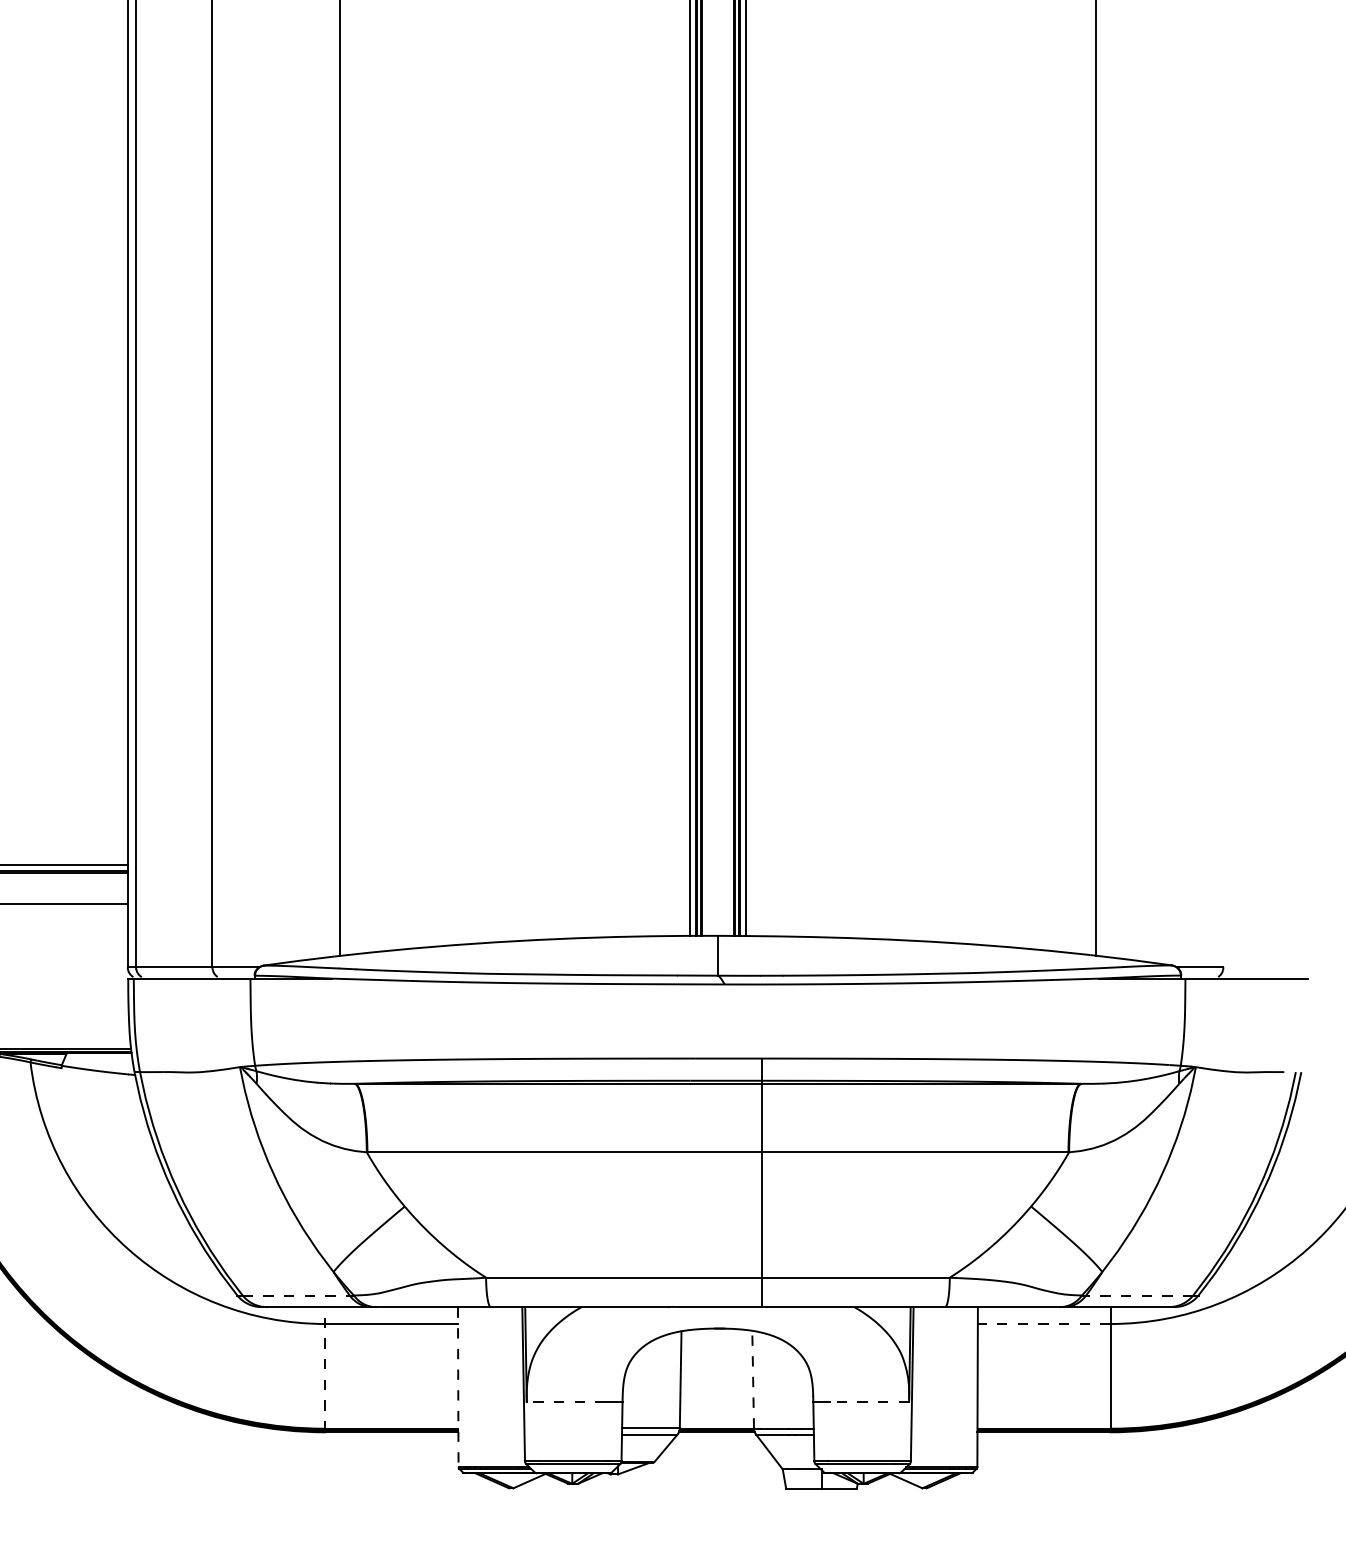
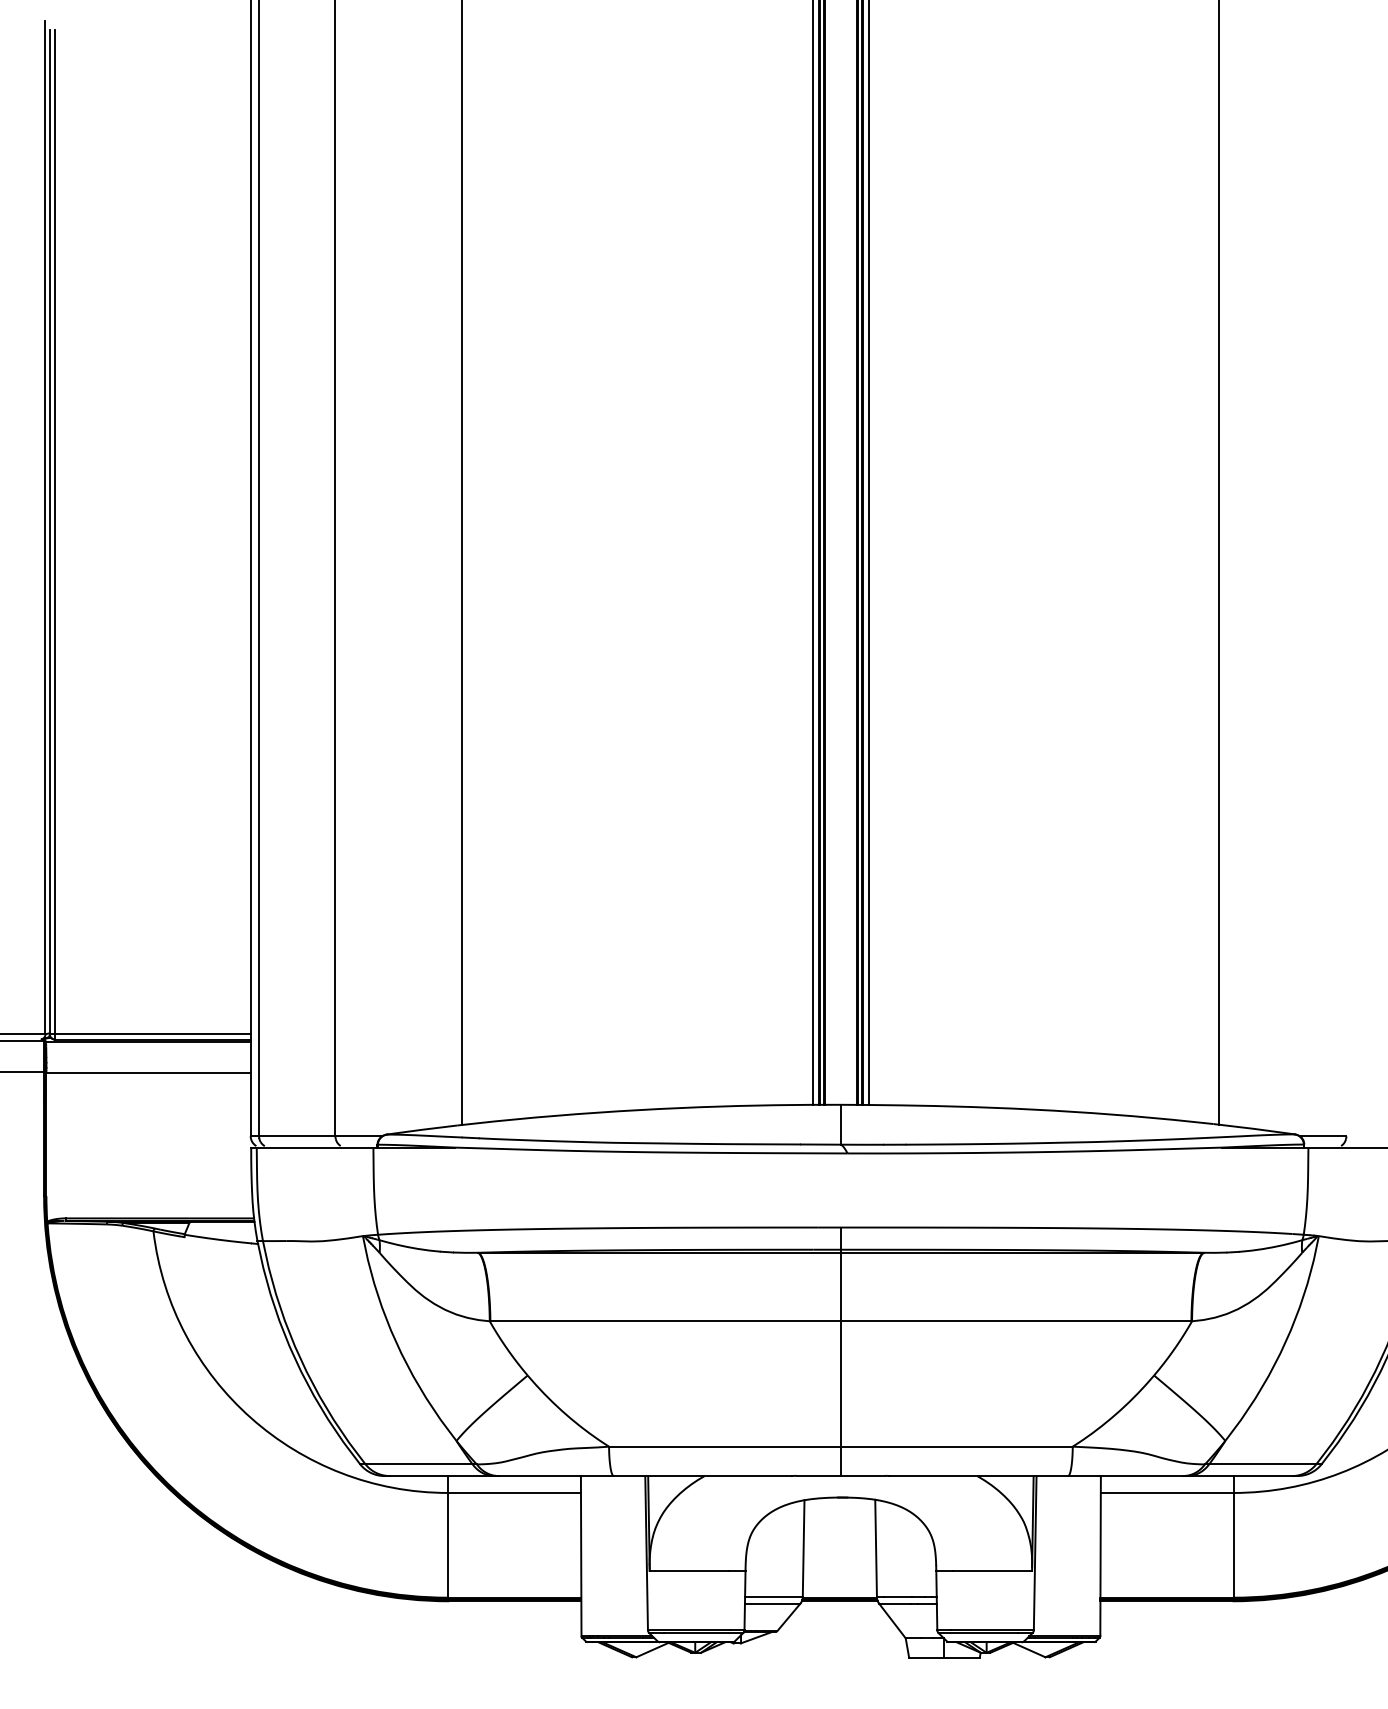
line: (761, 1182) -> (840, 1351), moved
line: (298, 1295) -> (421, 1464), dashed -> solid
line: (1137, 1295) -> (1260, 1464), dashed -> solid
line: (1043, 1323) -> (1166, 1492), dashed -> solid
line: (325, 1368) -> (448, 1537), dashed -> solid
line: (753, 1379) -> (876, 1548), dashed -> solid
line: (458, 1387) -> (581, 1556), dashed -> solid
line: (566, 1401) -> (689, 1570), dashed -> solid
line: (869, 1401) -> (992, 1570), dashed -> solid

